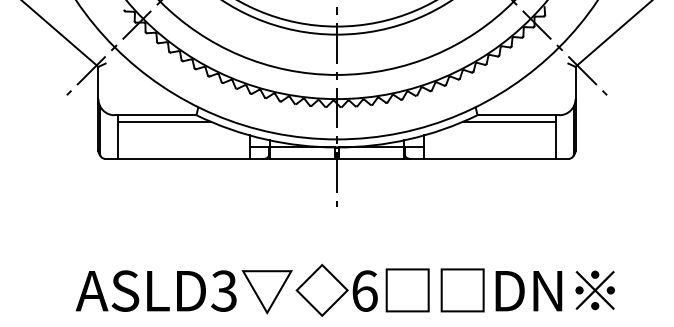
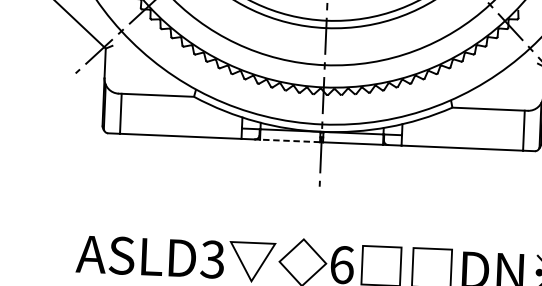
line: (163, 121) -> (163, 101), removed
line: (509, 121) -> (481, 114), removed
line: (302, 158) -> (289, 140), solid -> dashed

